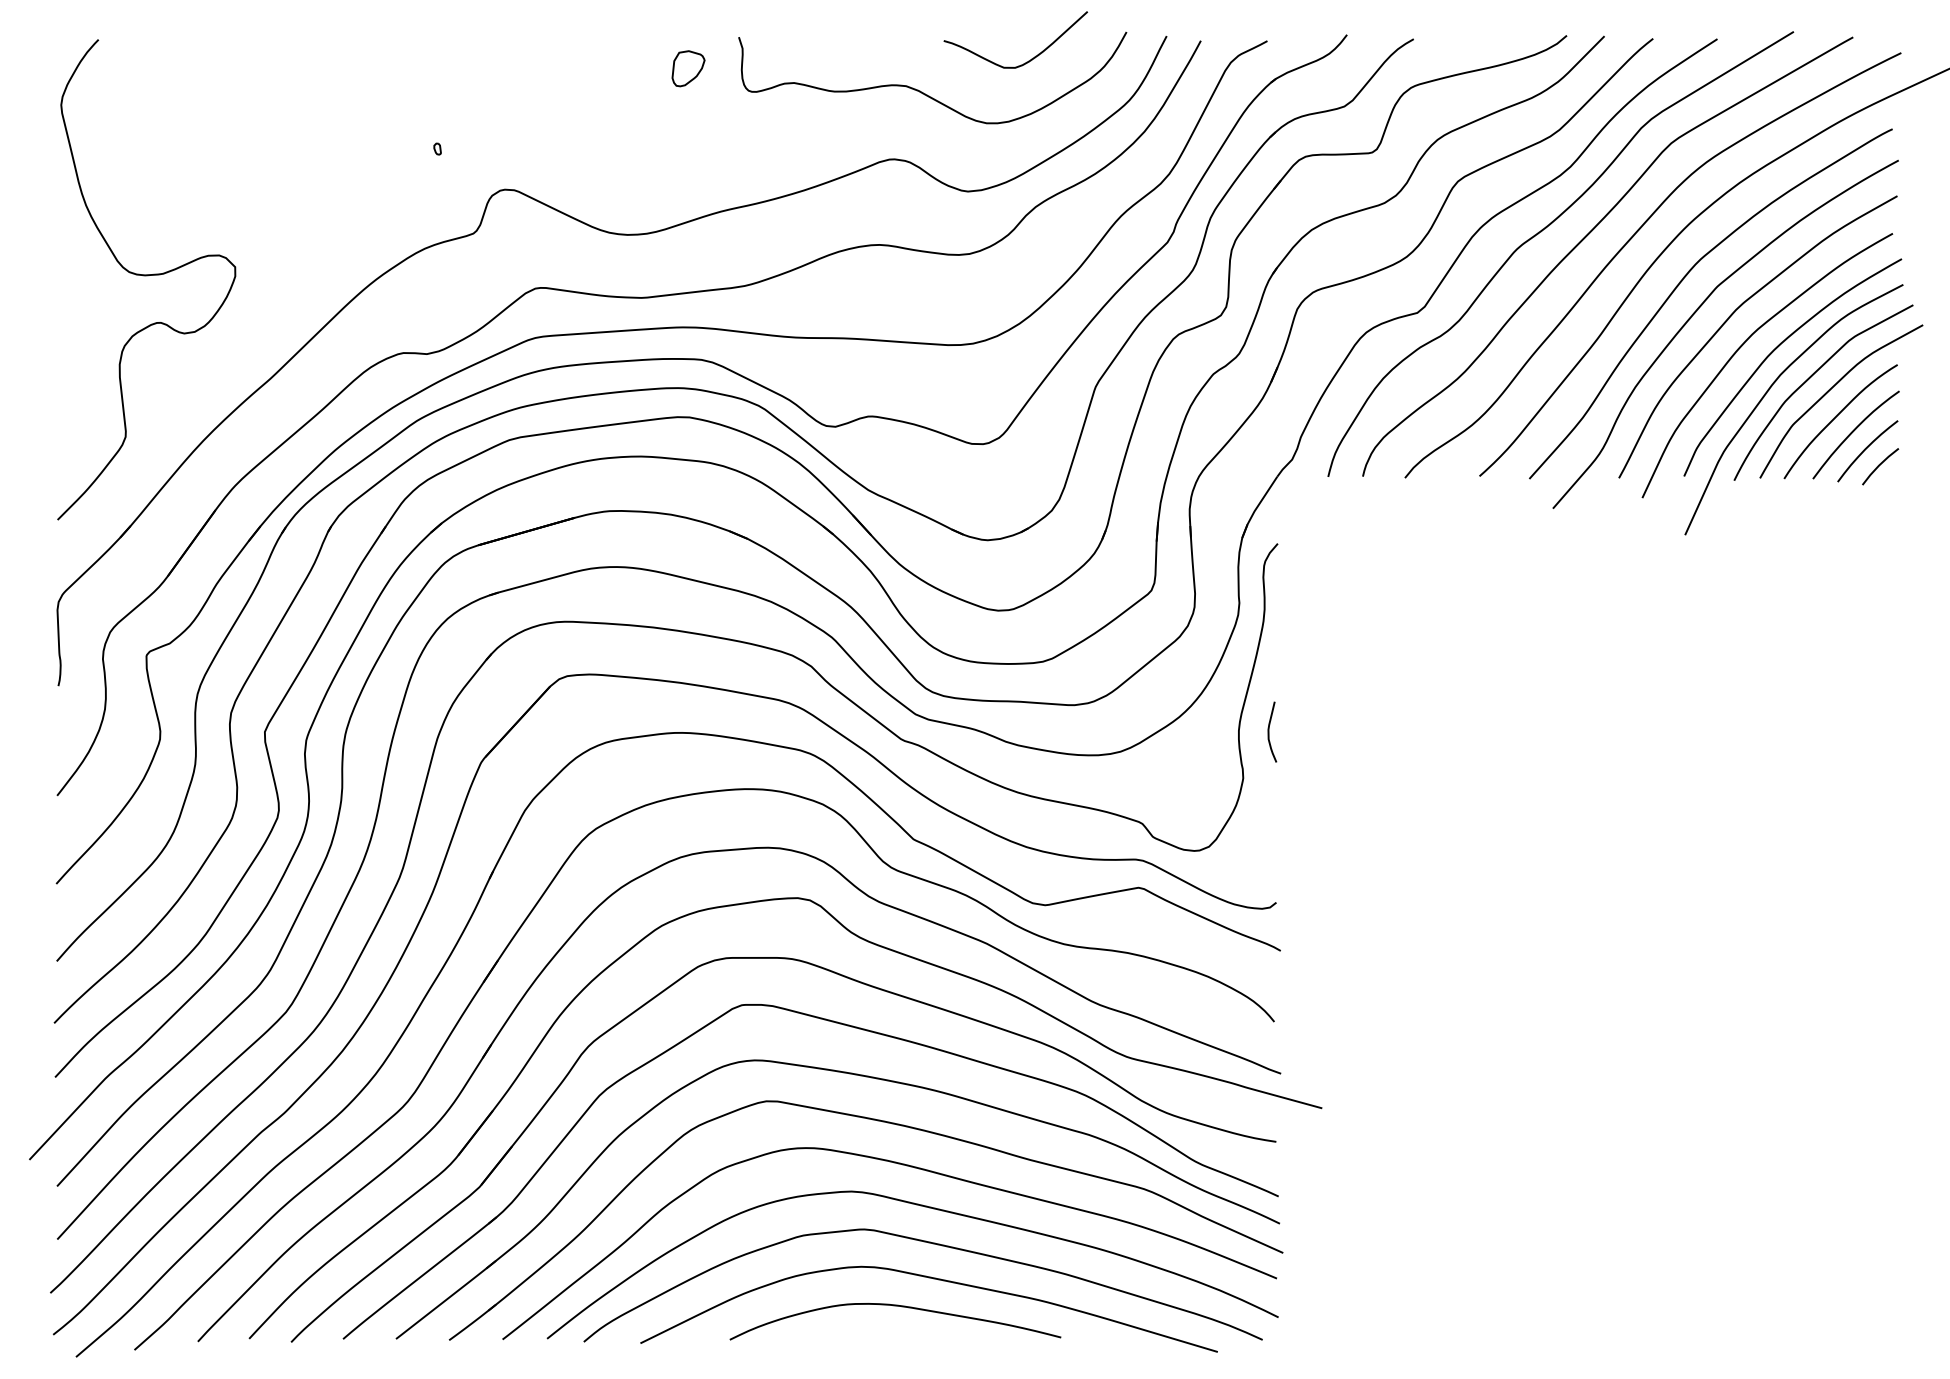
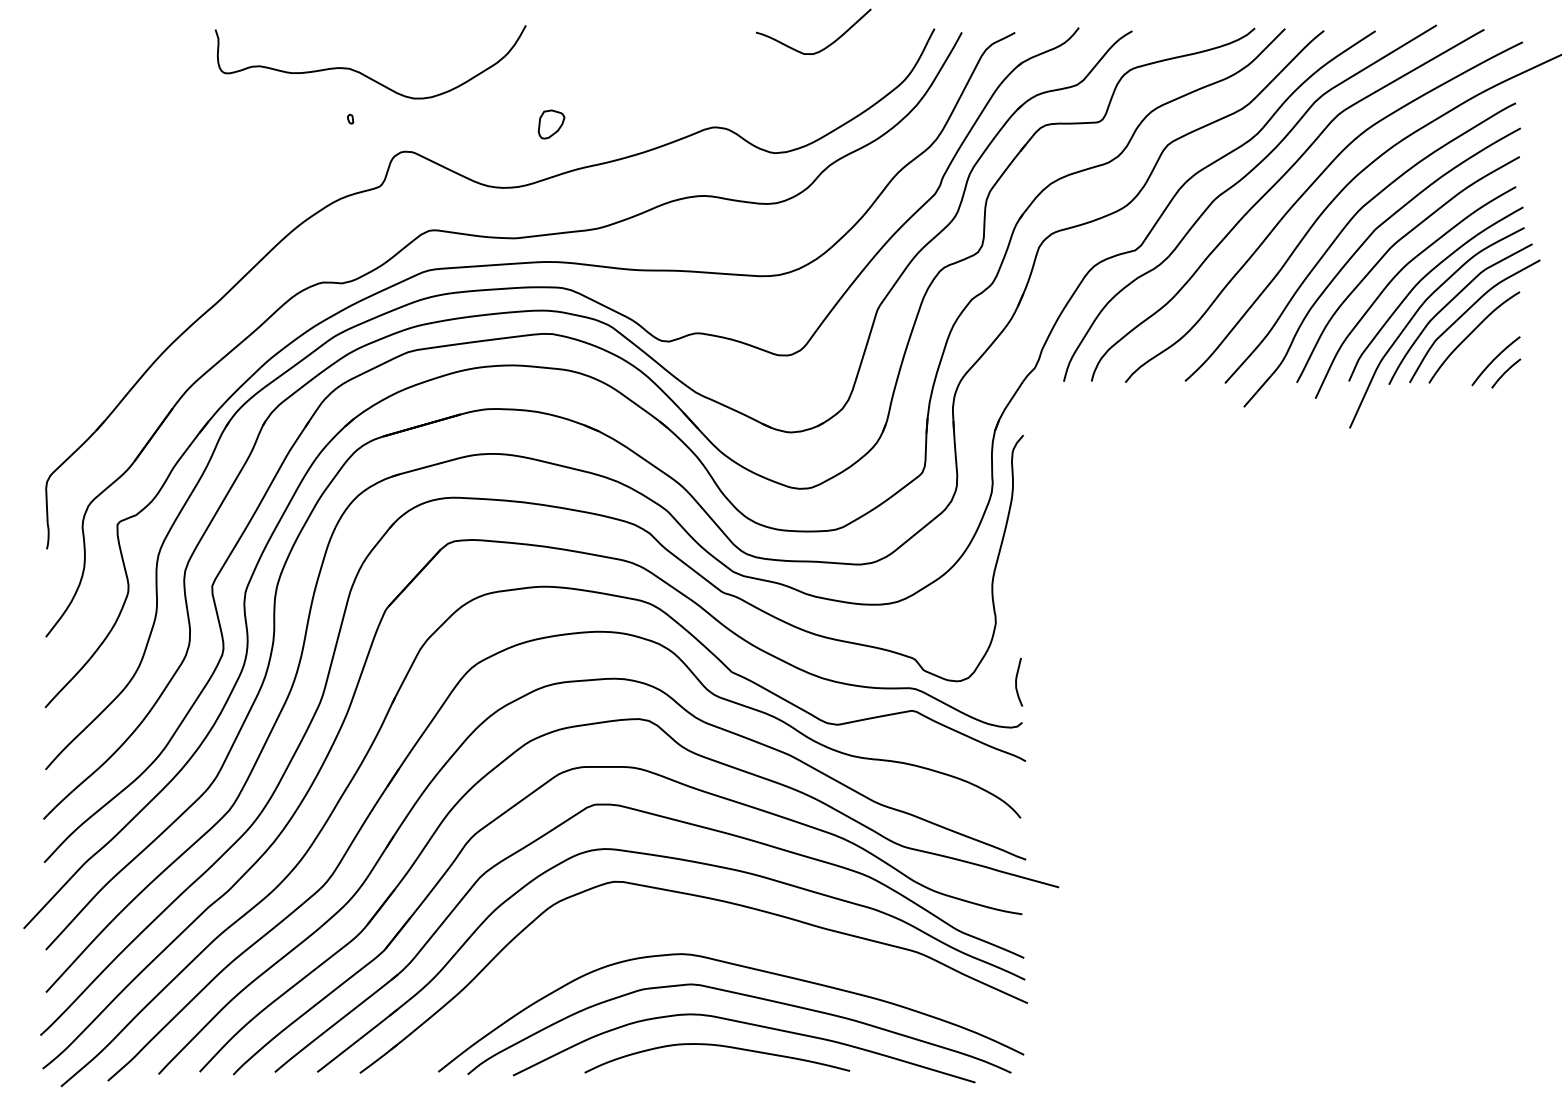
part: (688, 68) -> (551, 124), moved
curve: (925, 93) -> (364, 74), moved
curve: (146, 276) -> (117, 221), removed
curve: (1853, 432) -> (1484, 346), removed
curve: (1269, 731) -> (1016, 681), moved
curve: (910, 1167) -> (729, 934), removed

